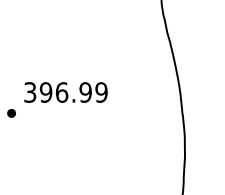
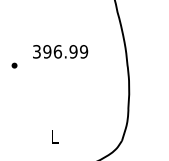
text: (65, 92) -> (60, 51), moved

